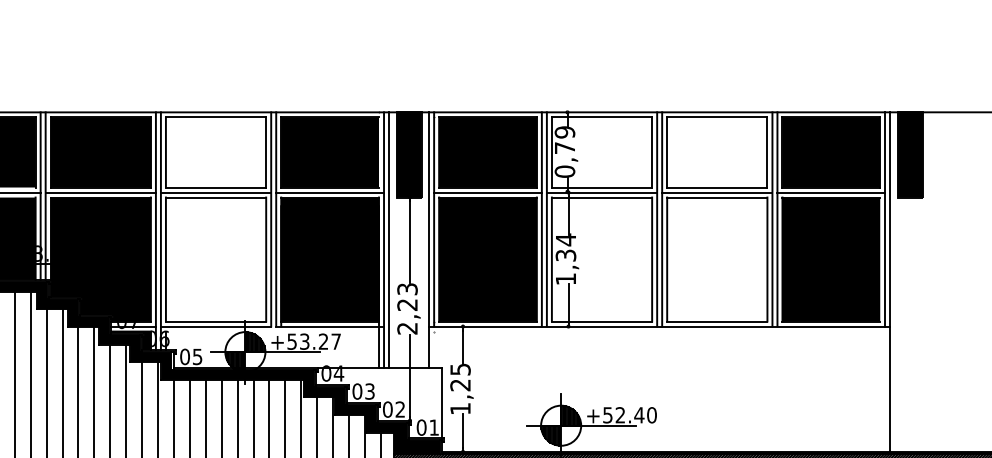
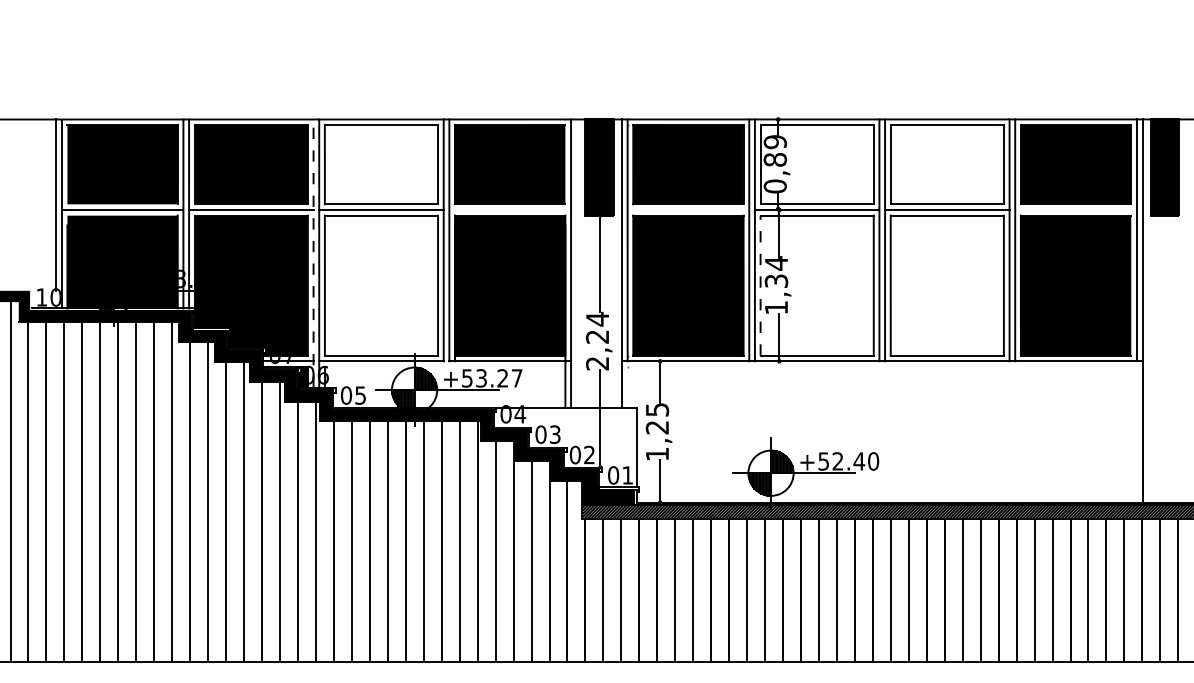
text: (565, 147) -> (775, 159), 0,79 -> 0,89
line: (330, 192) -> (510, 209), removed
line: (488, 192) -> (688, 209), removed
line: (830, 192) -> (1075, 209), removed
line: (155, 231) -> (313, 253), solid -> dashed
line: (388, 239) -> (576, 263), removed
line: (551, 259) -> (760, 285), solid -> dashed
text: (407, 288) -> (597, 318), 2,23 -> 2,24

